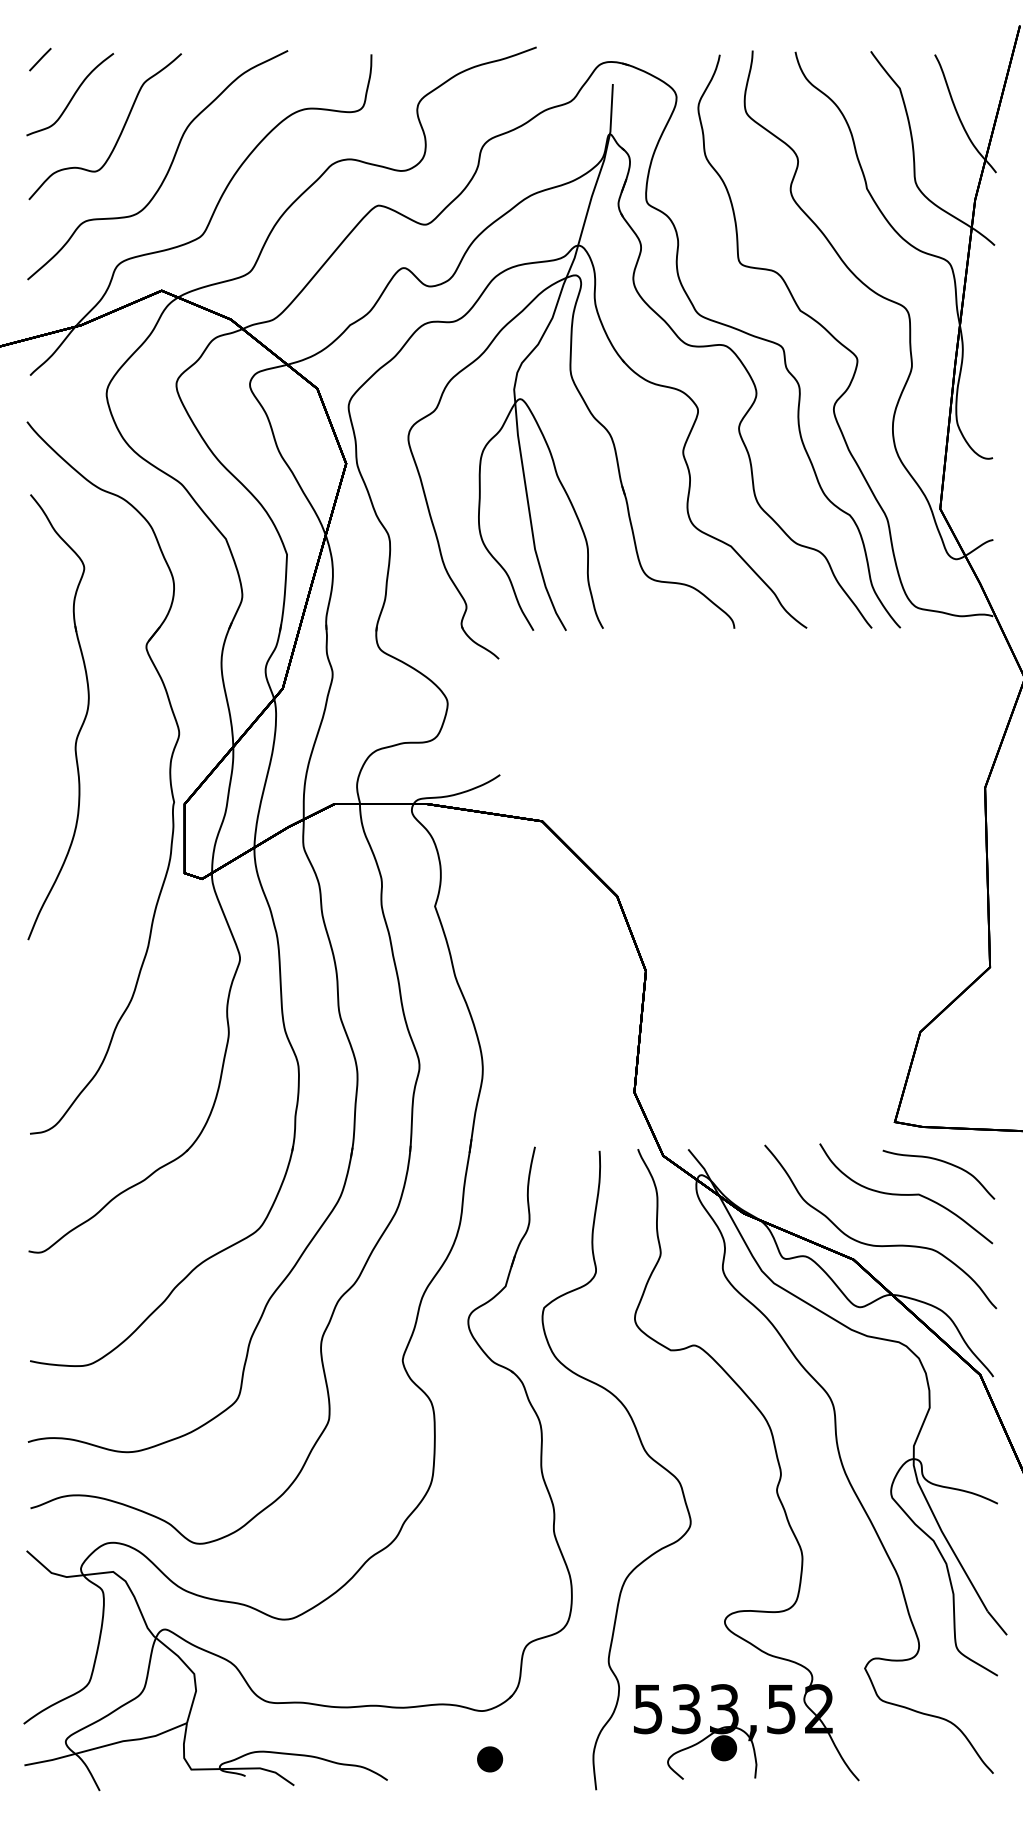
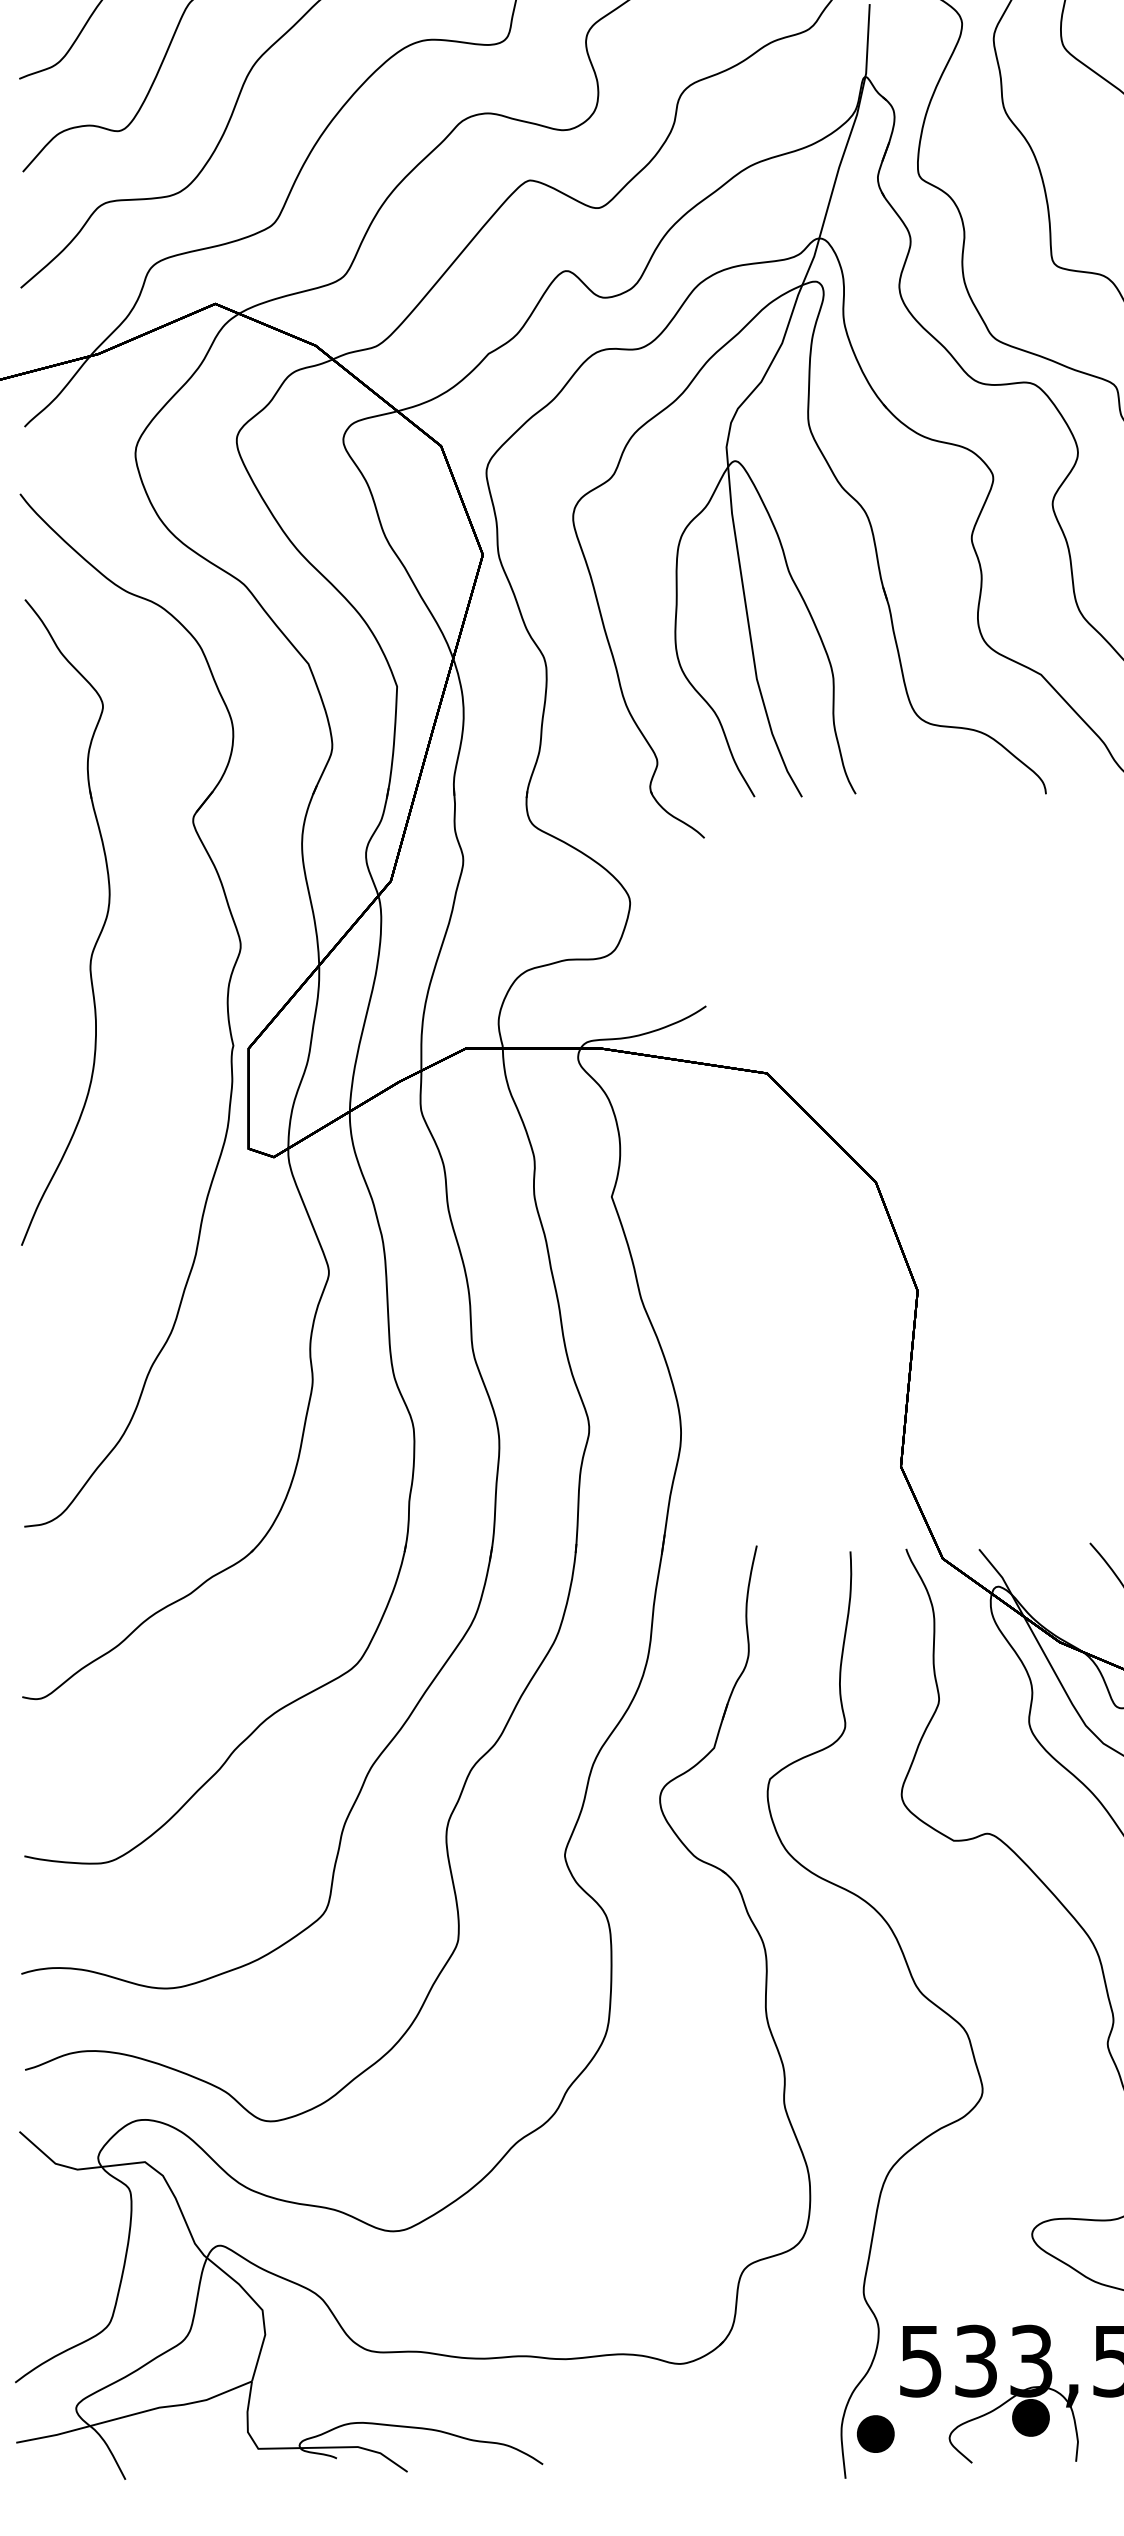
part: (490, 1759) -> (876, 2434), moved

